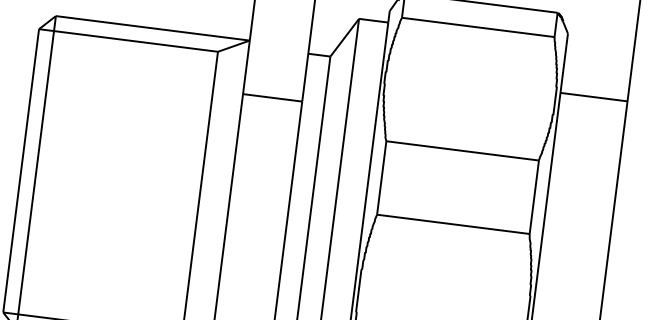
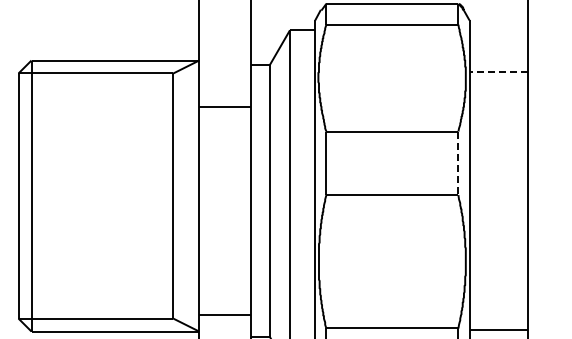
line: (594, 96) -> (498, 71), solid -> dashed
line: (534, 197) -> (458, 163), solid -> dashed

